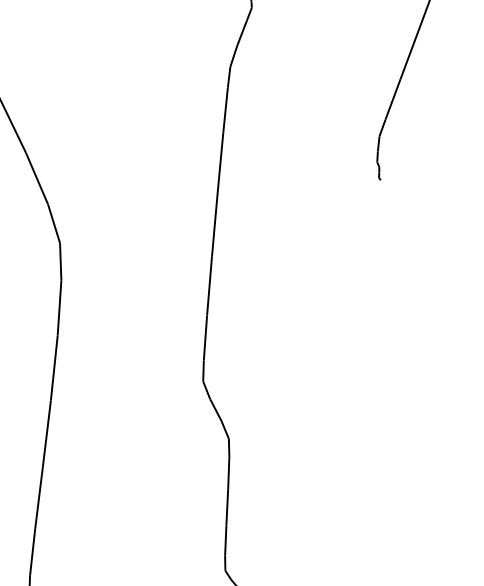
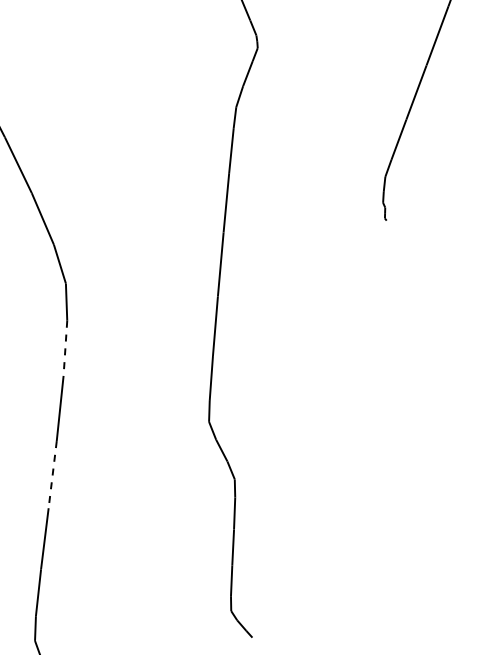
line: (59, 308) -> (65, 348), solid -> dashed
line: (46, 434) -> (52, 474), solid -> dashed

